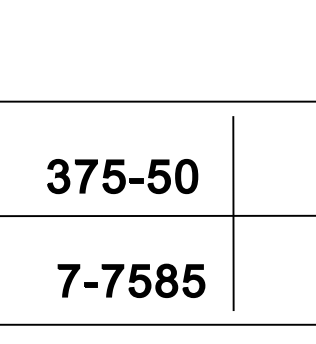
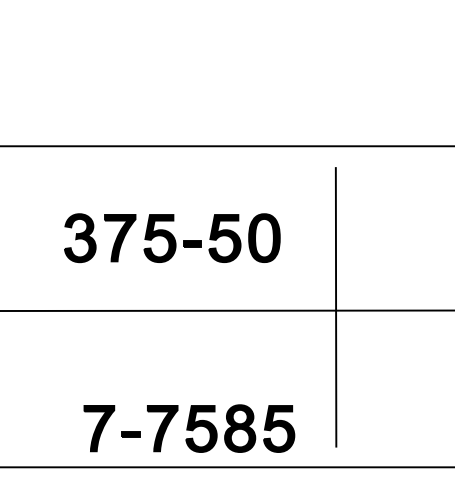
part: (122, 176) -> (172, 238), moved
part: (131, 280) -> (189, 428), moved

